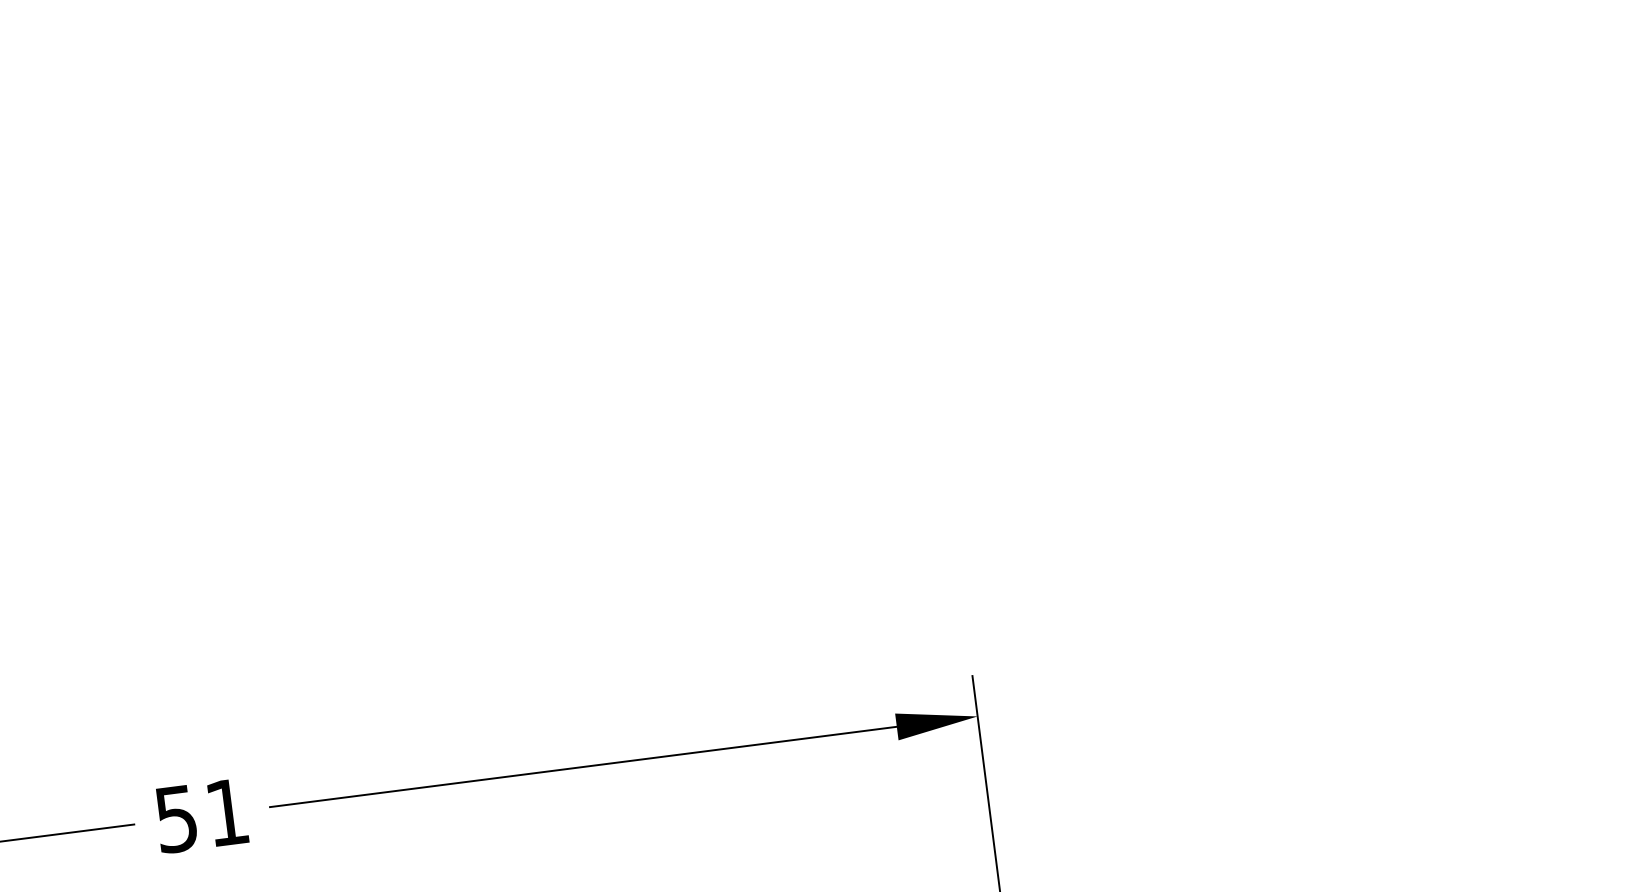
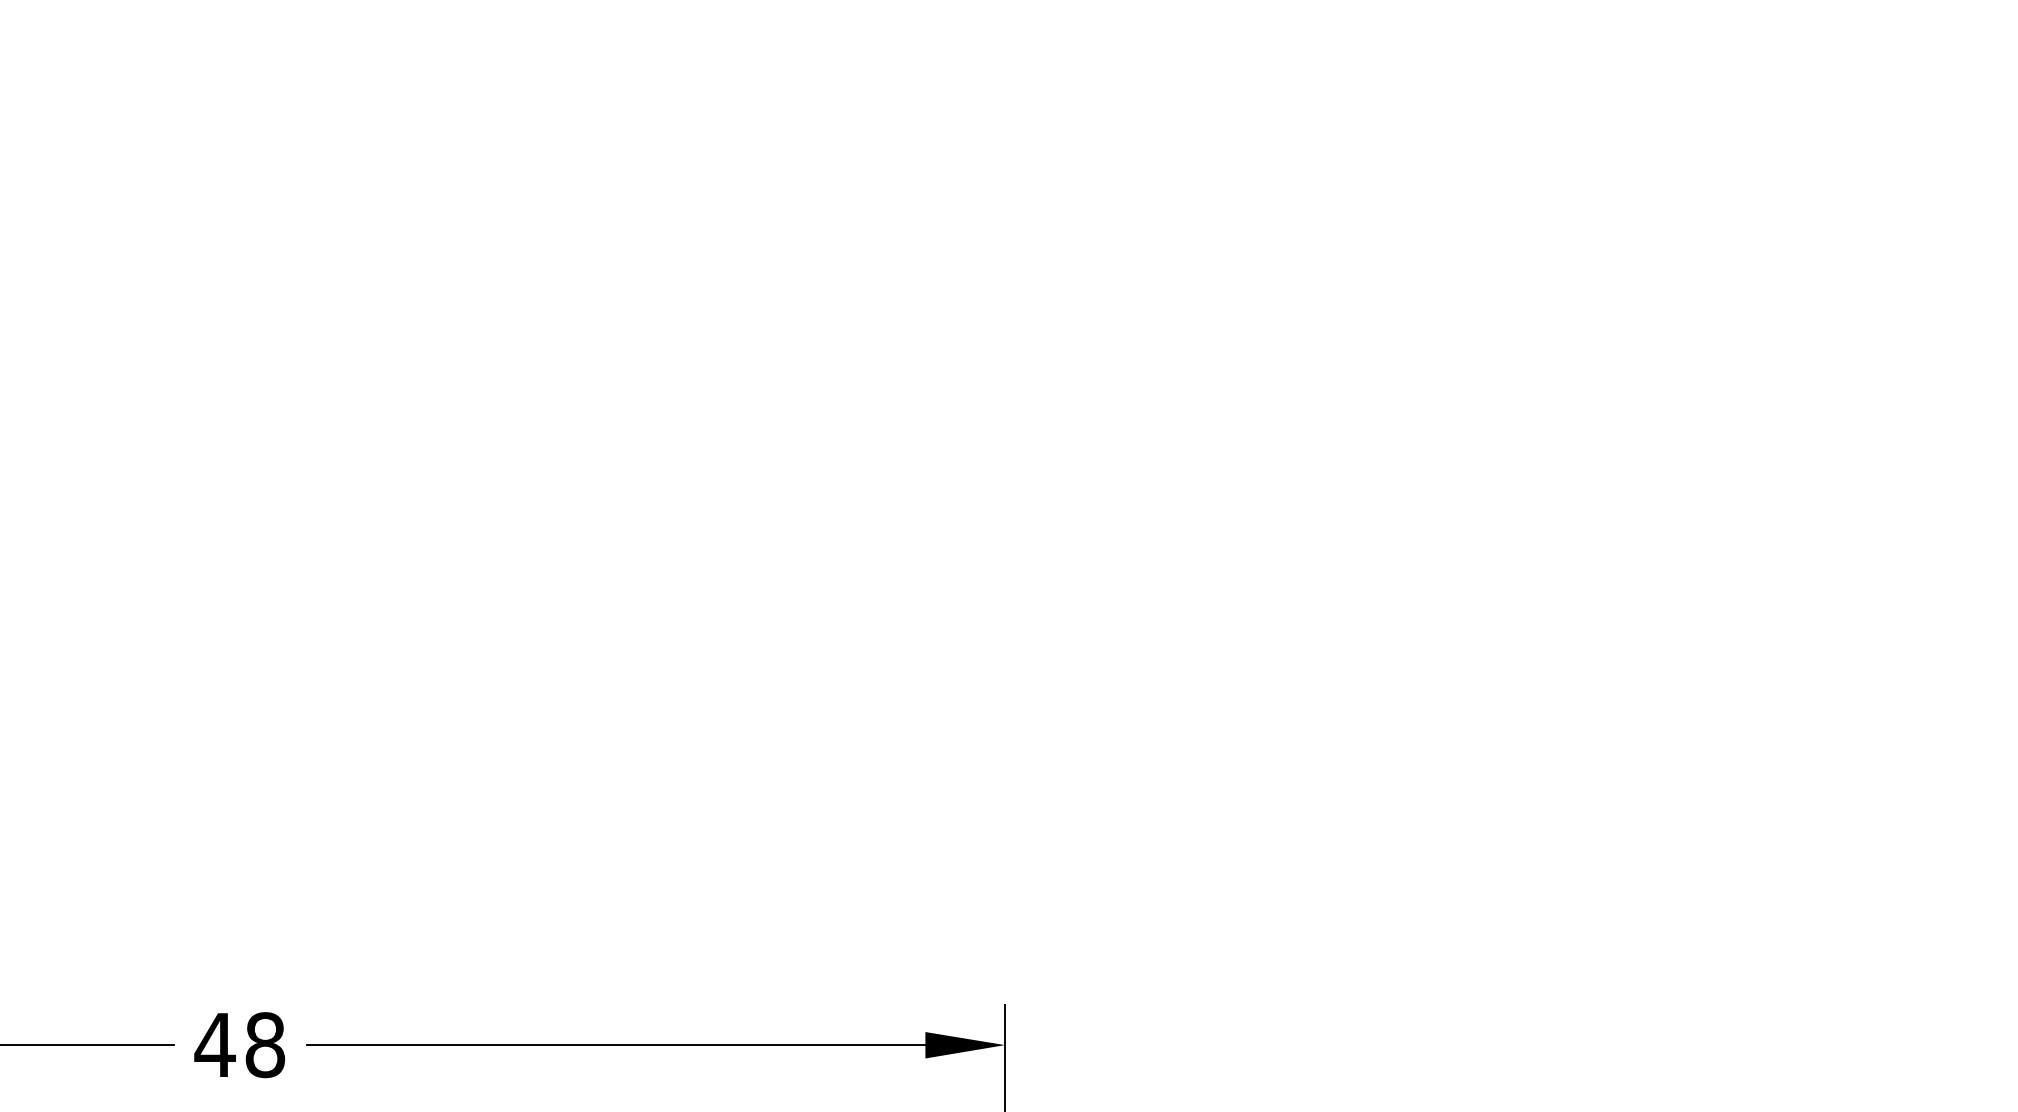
text: (201, 816) -> (239, 1045), 51 -> 48

